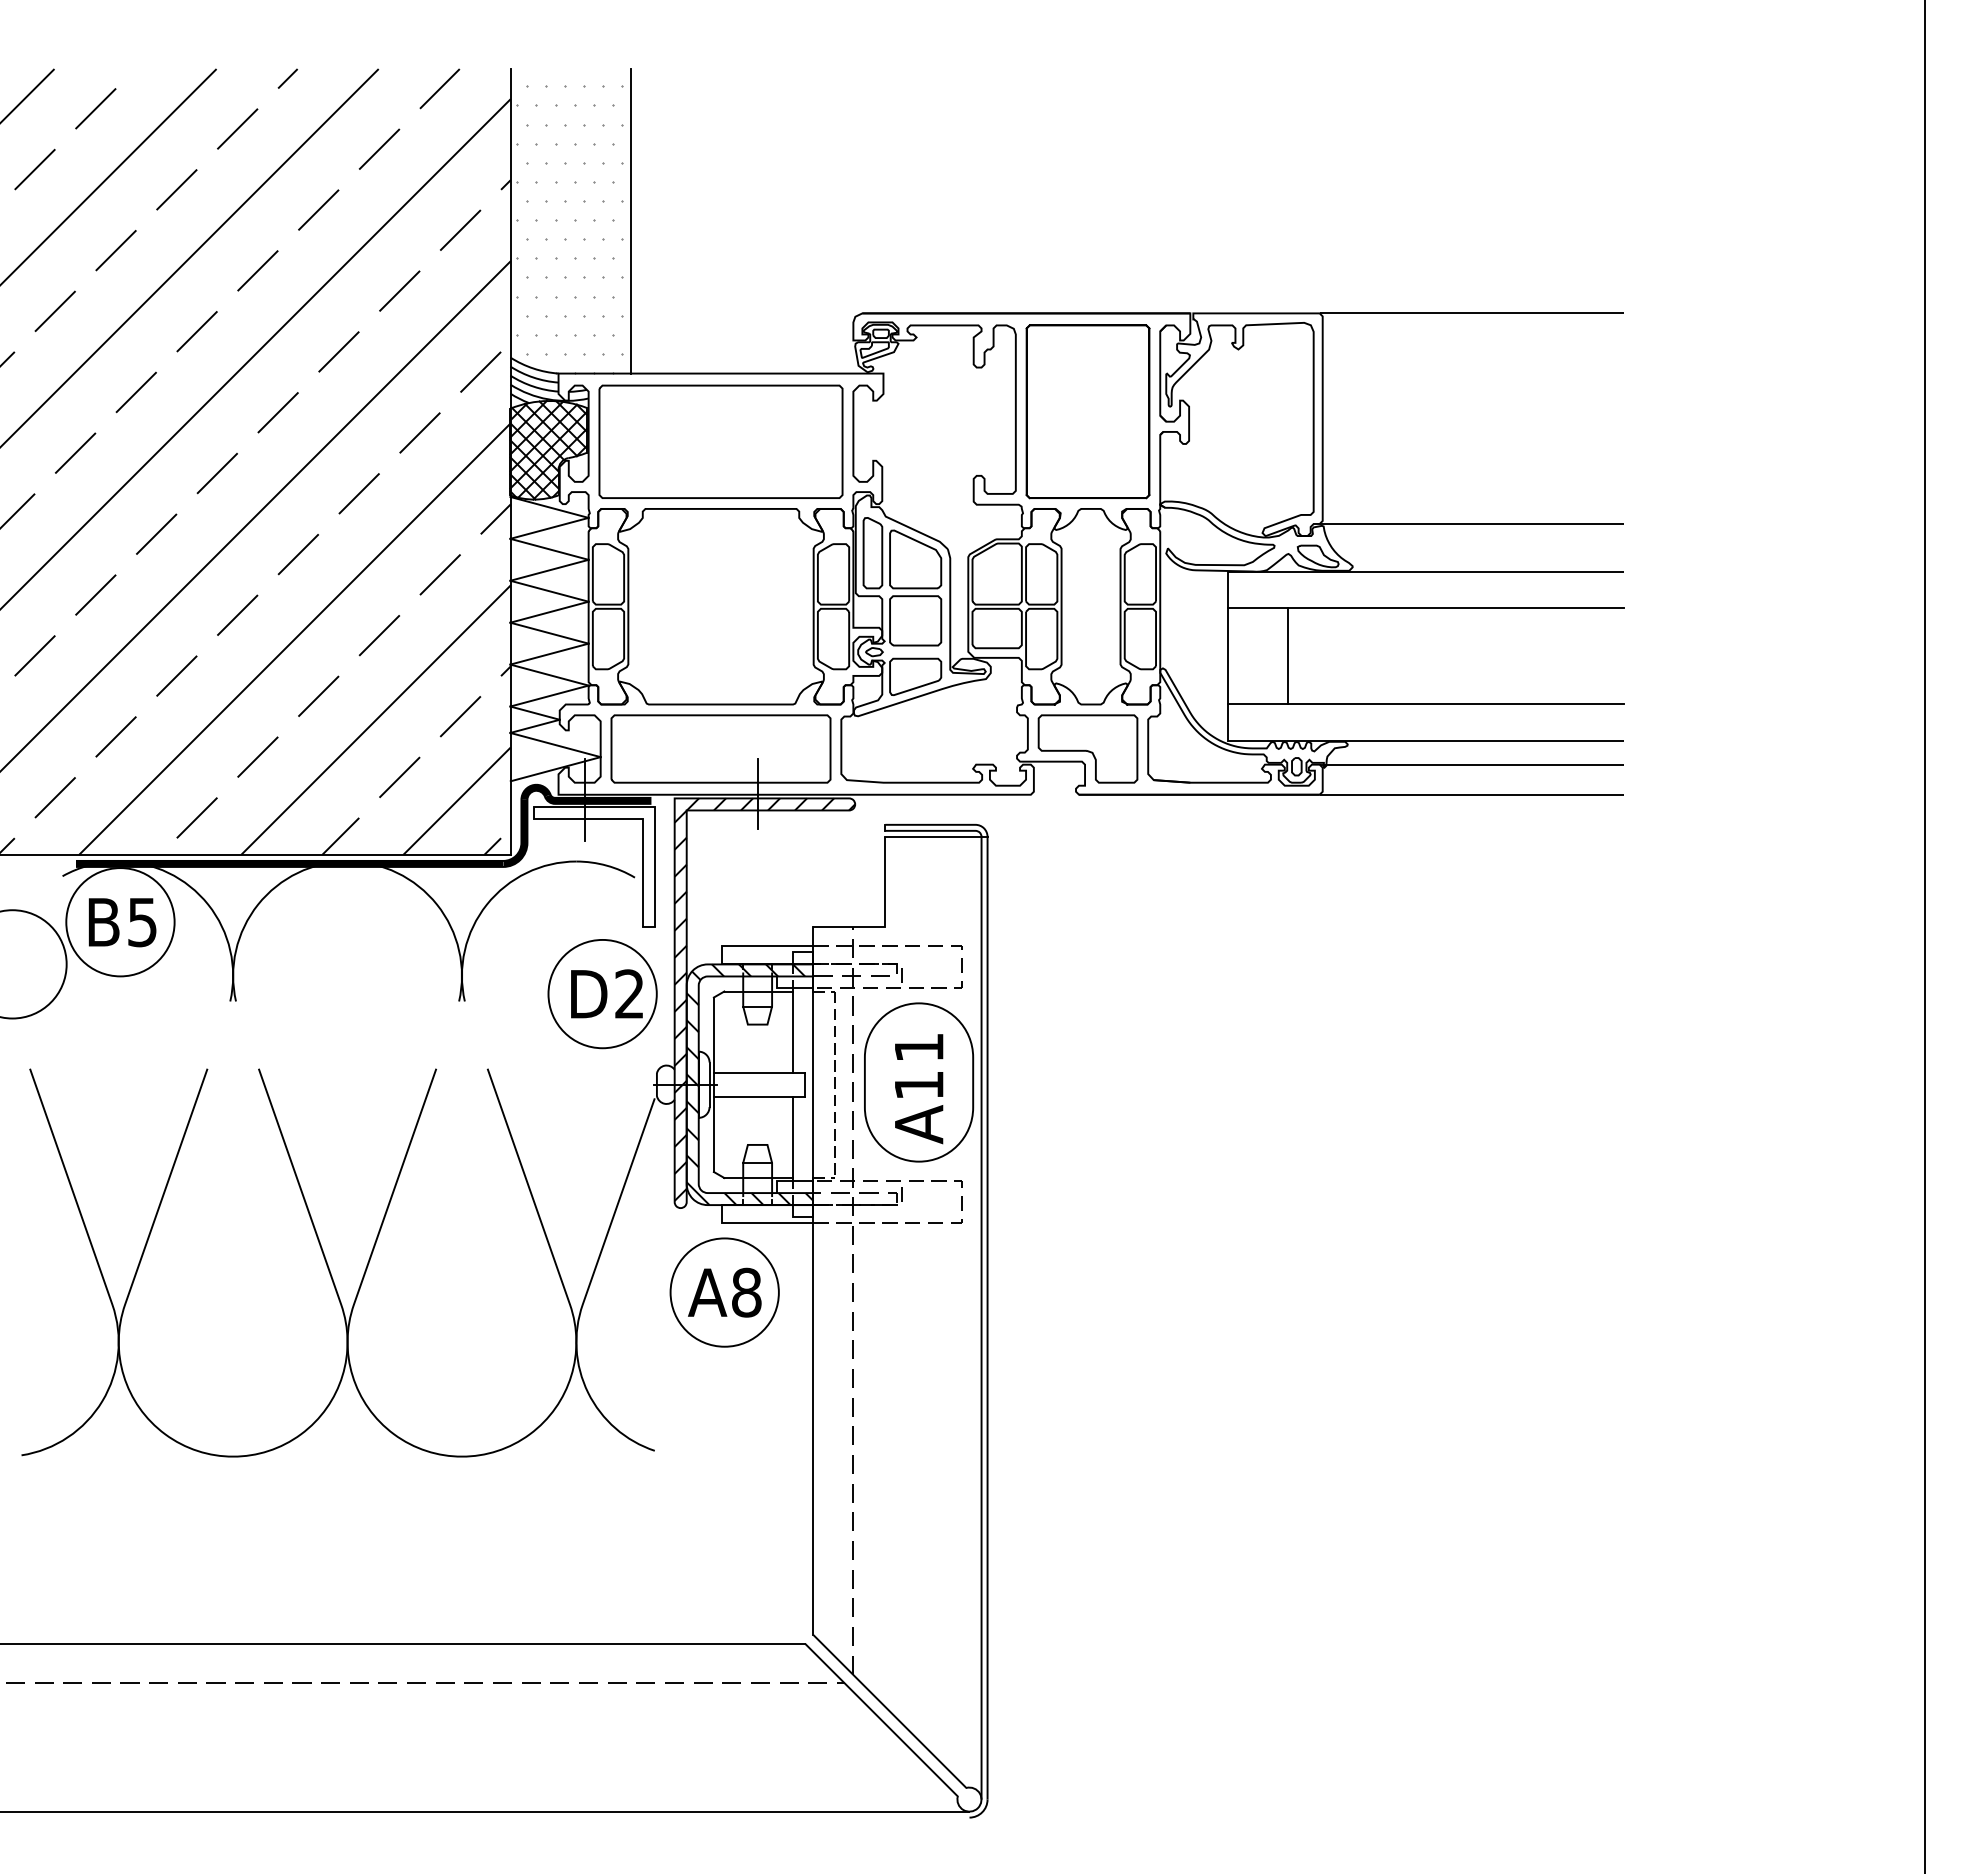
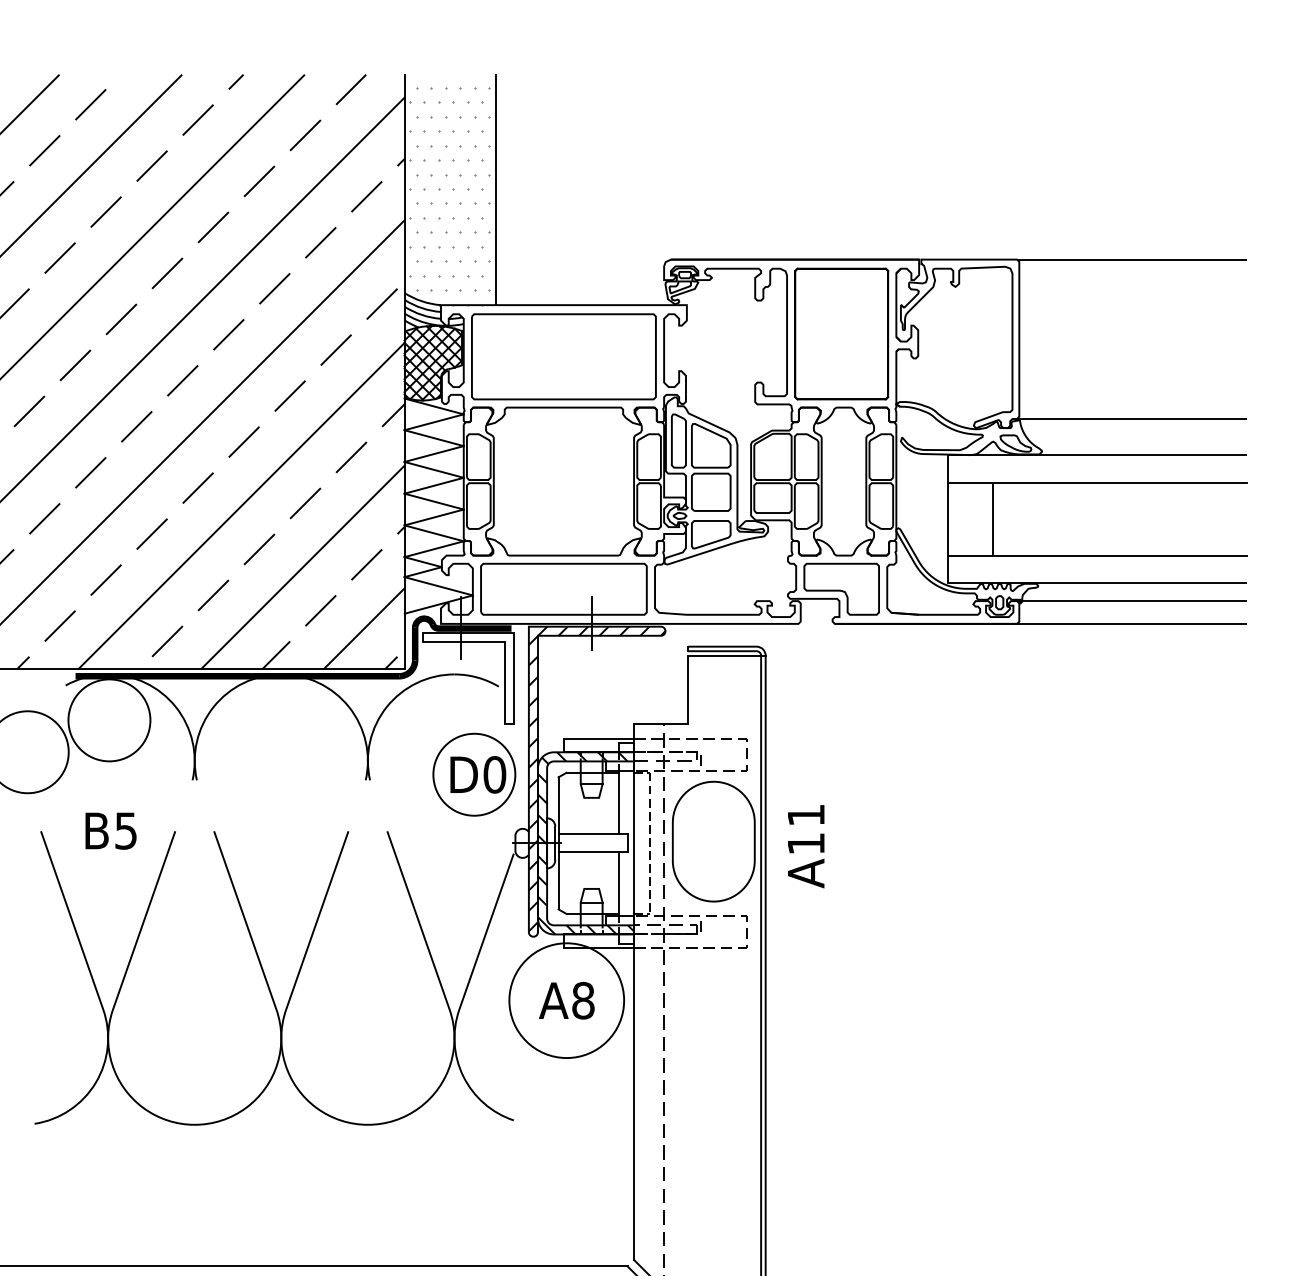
text: (122, 922) -> (110, 831), moved
text: (629, 994) -> (494, 775), D2 -> D0
text: (919, 1089) -> (806, 846), moved
circle: (724, 1292) -> (566, 1000), size x1.4

